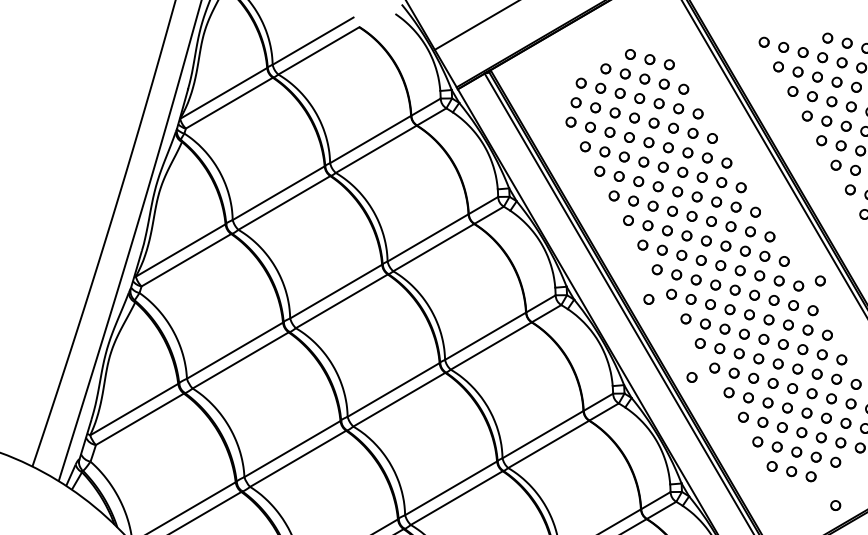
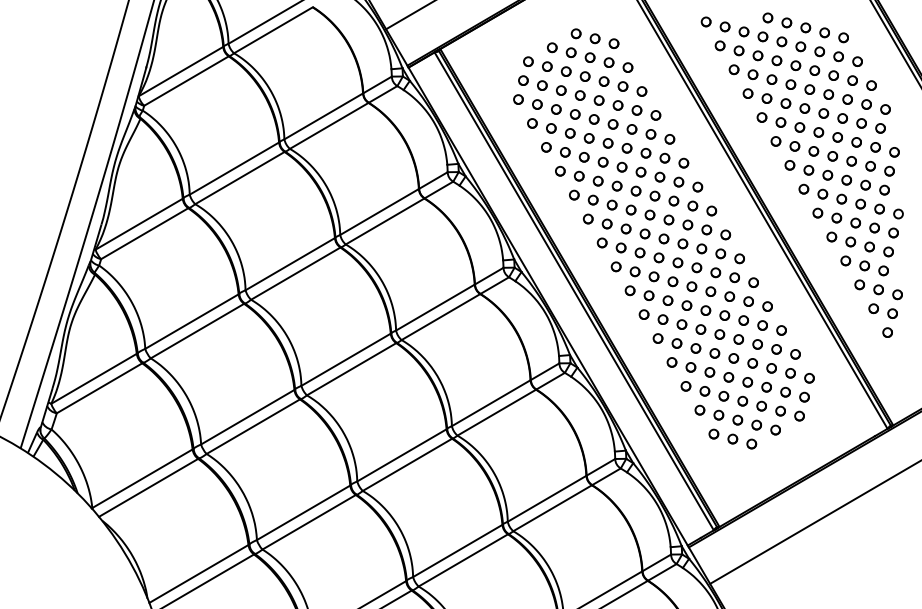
part: (820, 280) -> (760, 253), removed
part: (648, 299) -> (593, 271), removed
part: (691, 377) -> (635, 347), removed
part: (835, 504) -> (775, 471), removed

